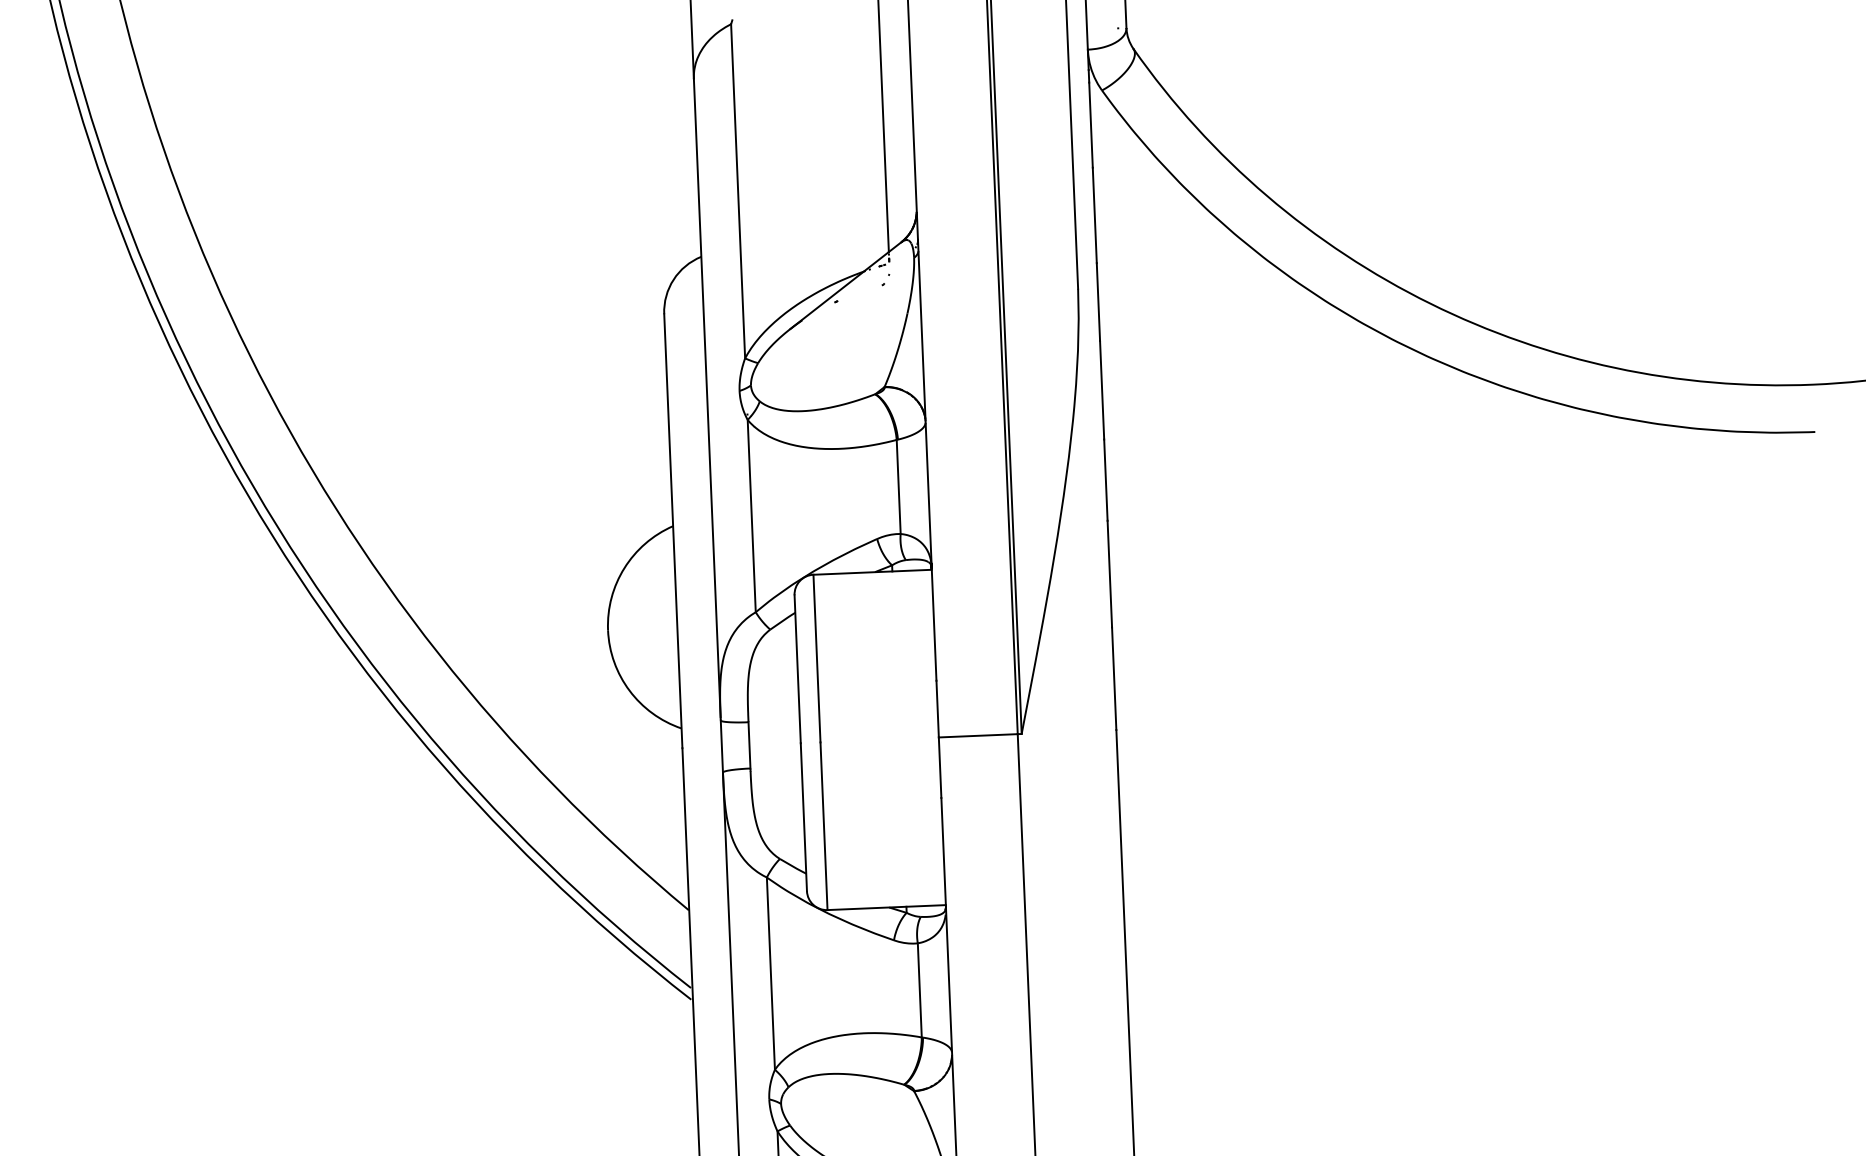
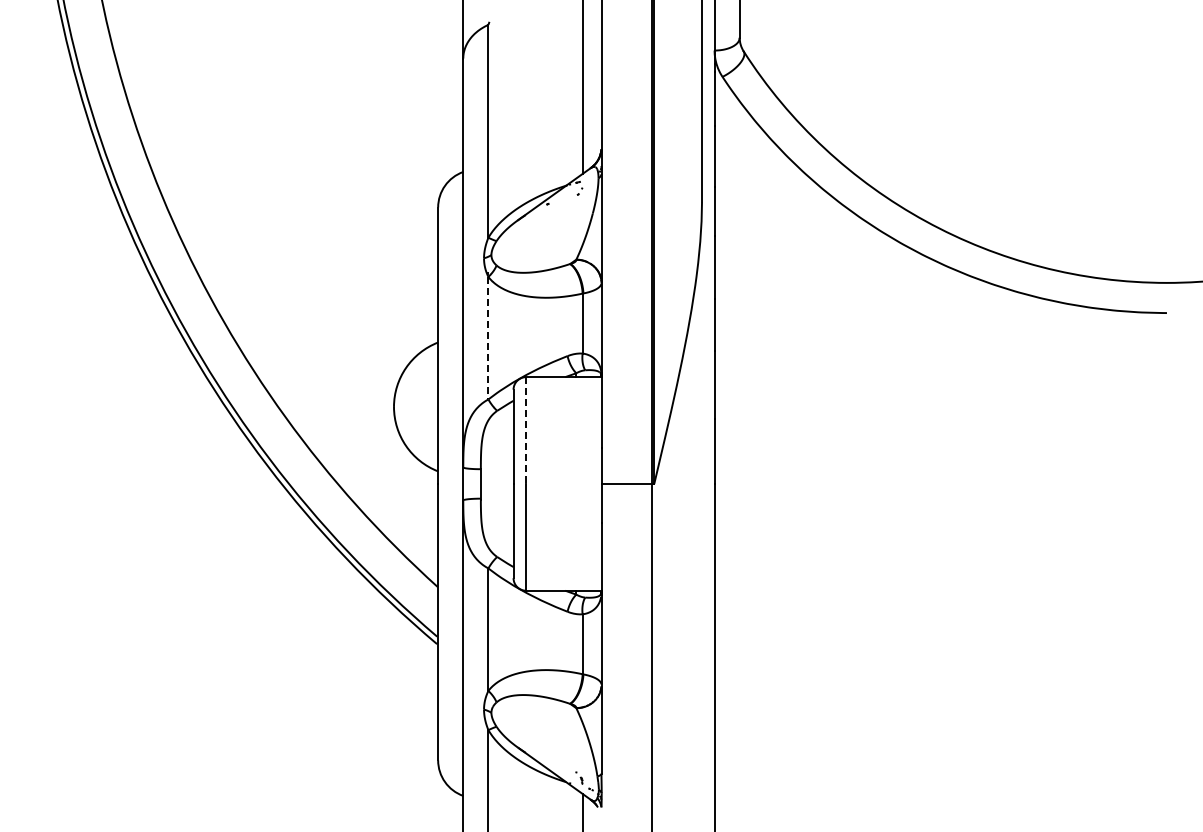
line: (751, 516) -> (488, 338), solid -> dashed
line: (817, 660) -> (526, 431), solid -> dashed

